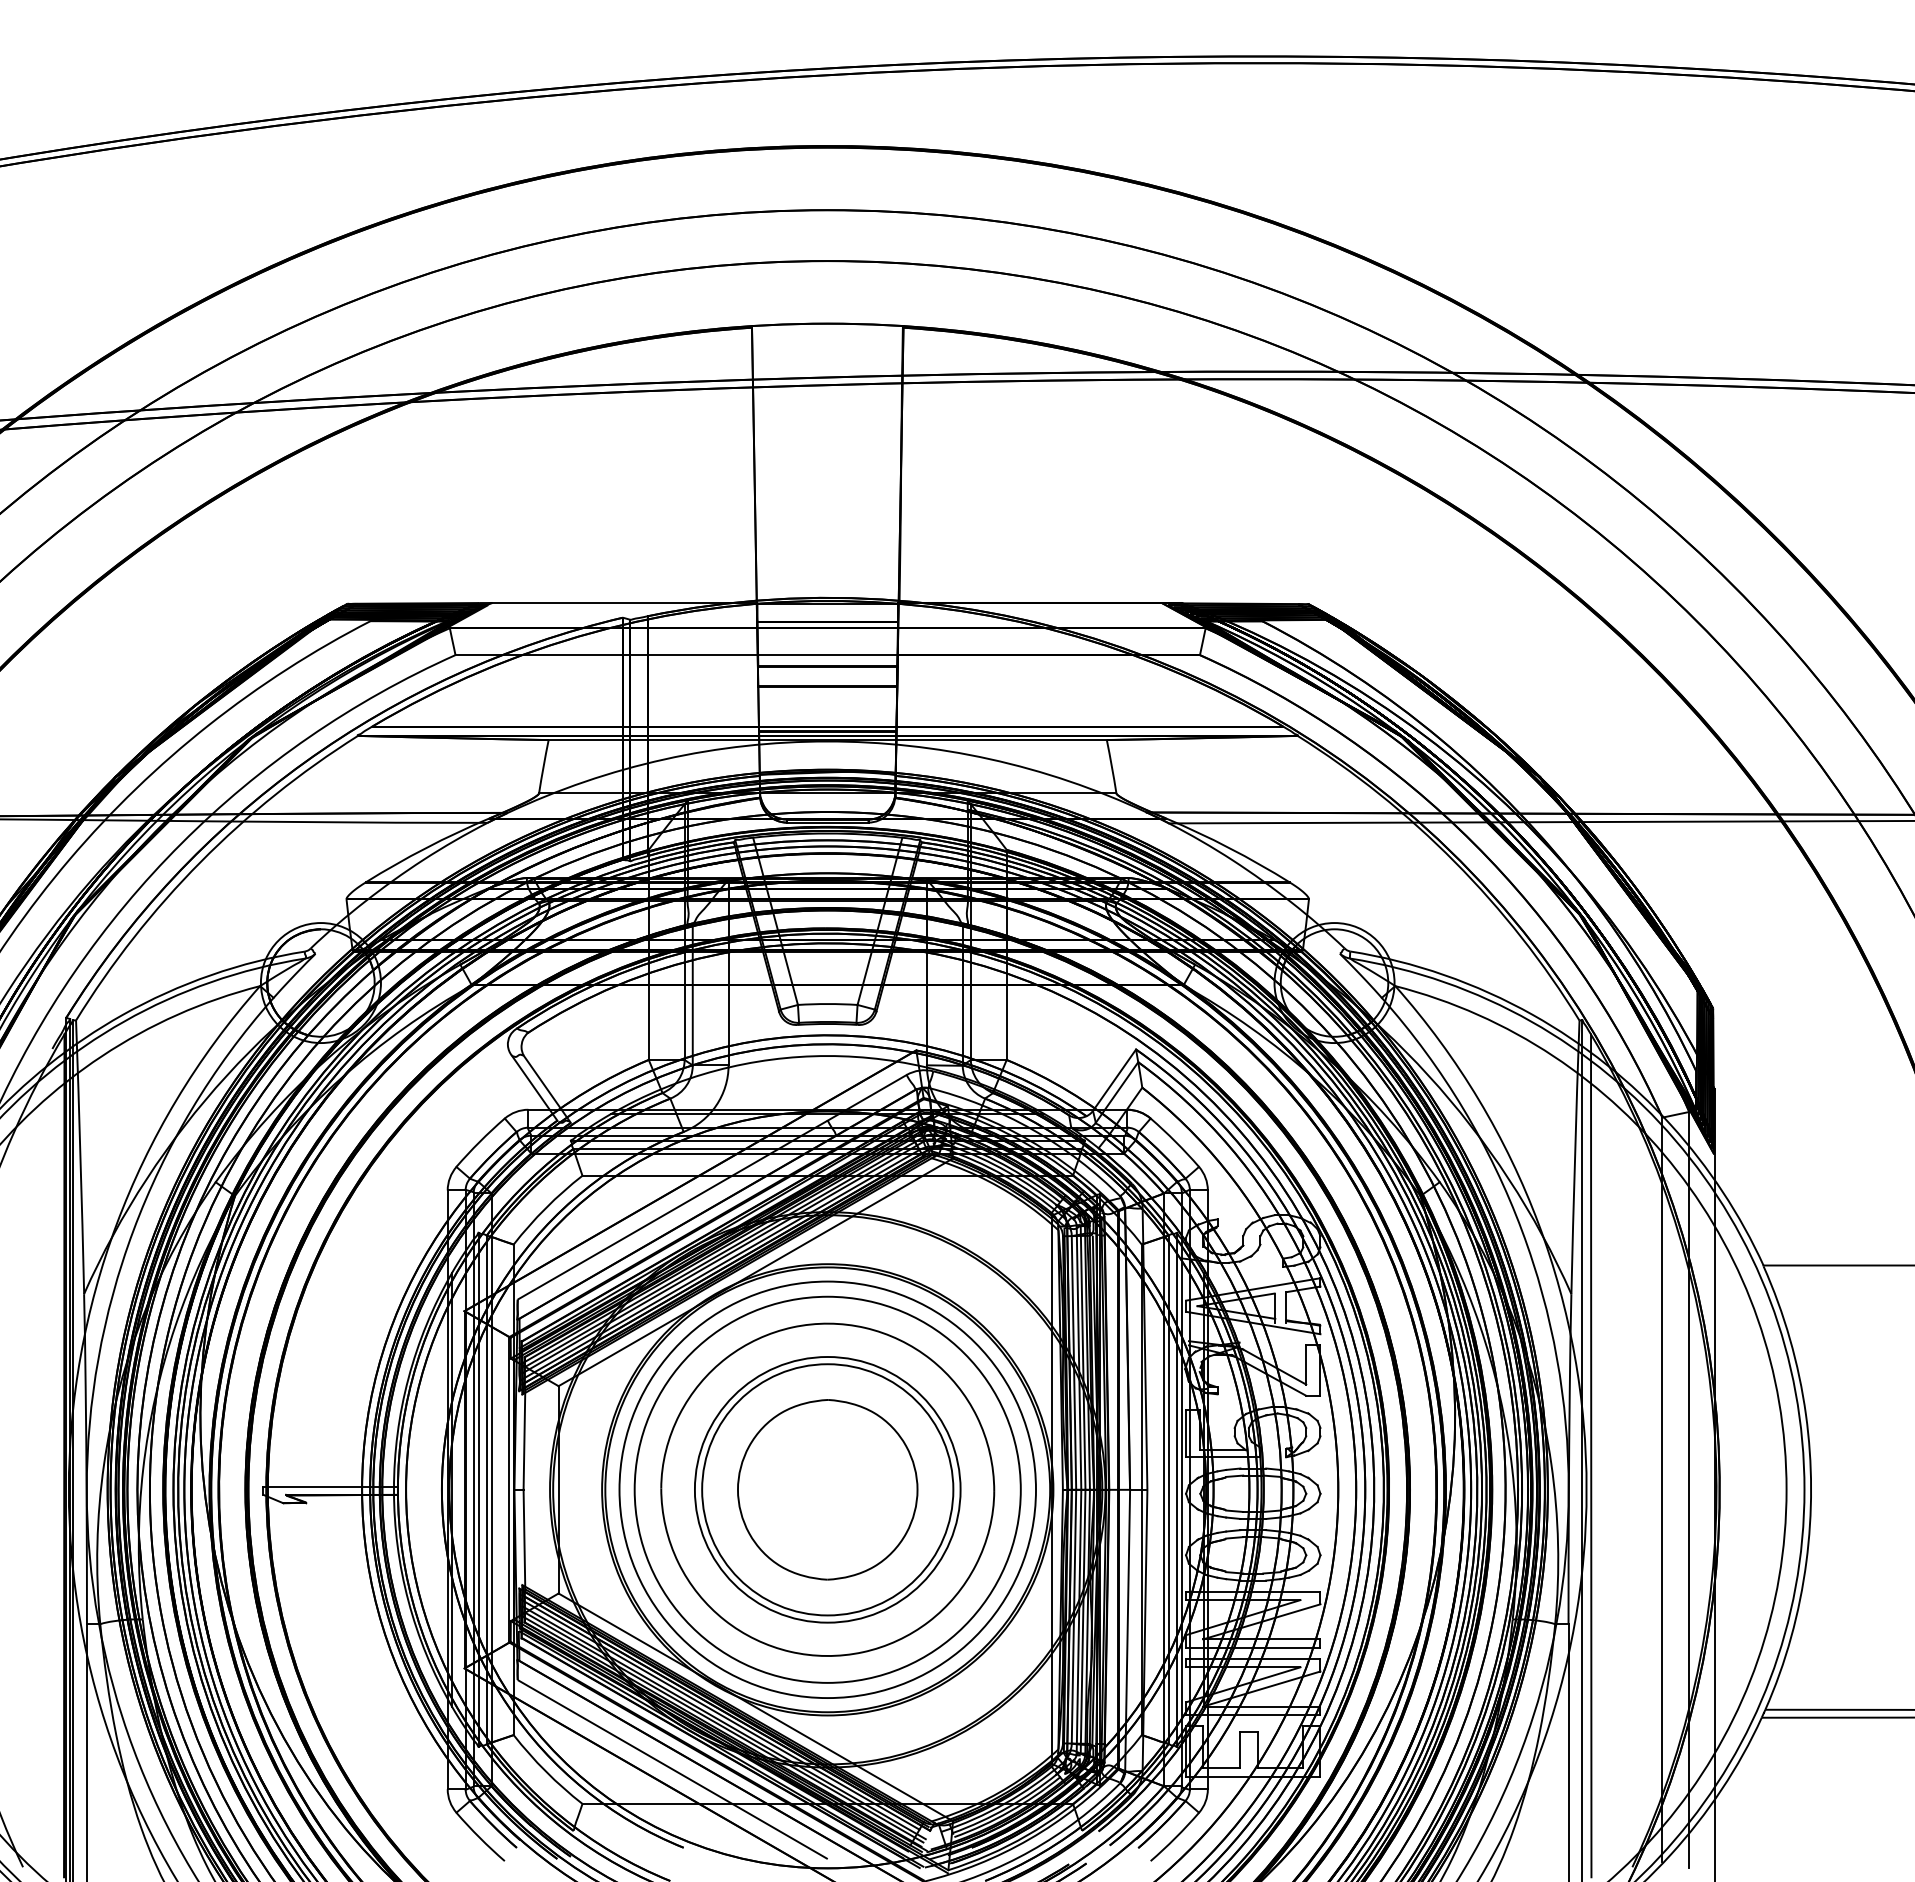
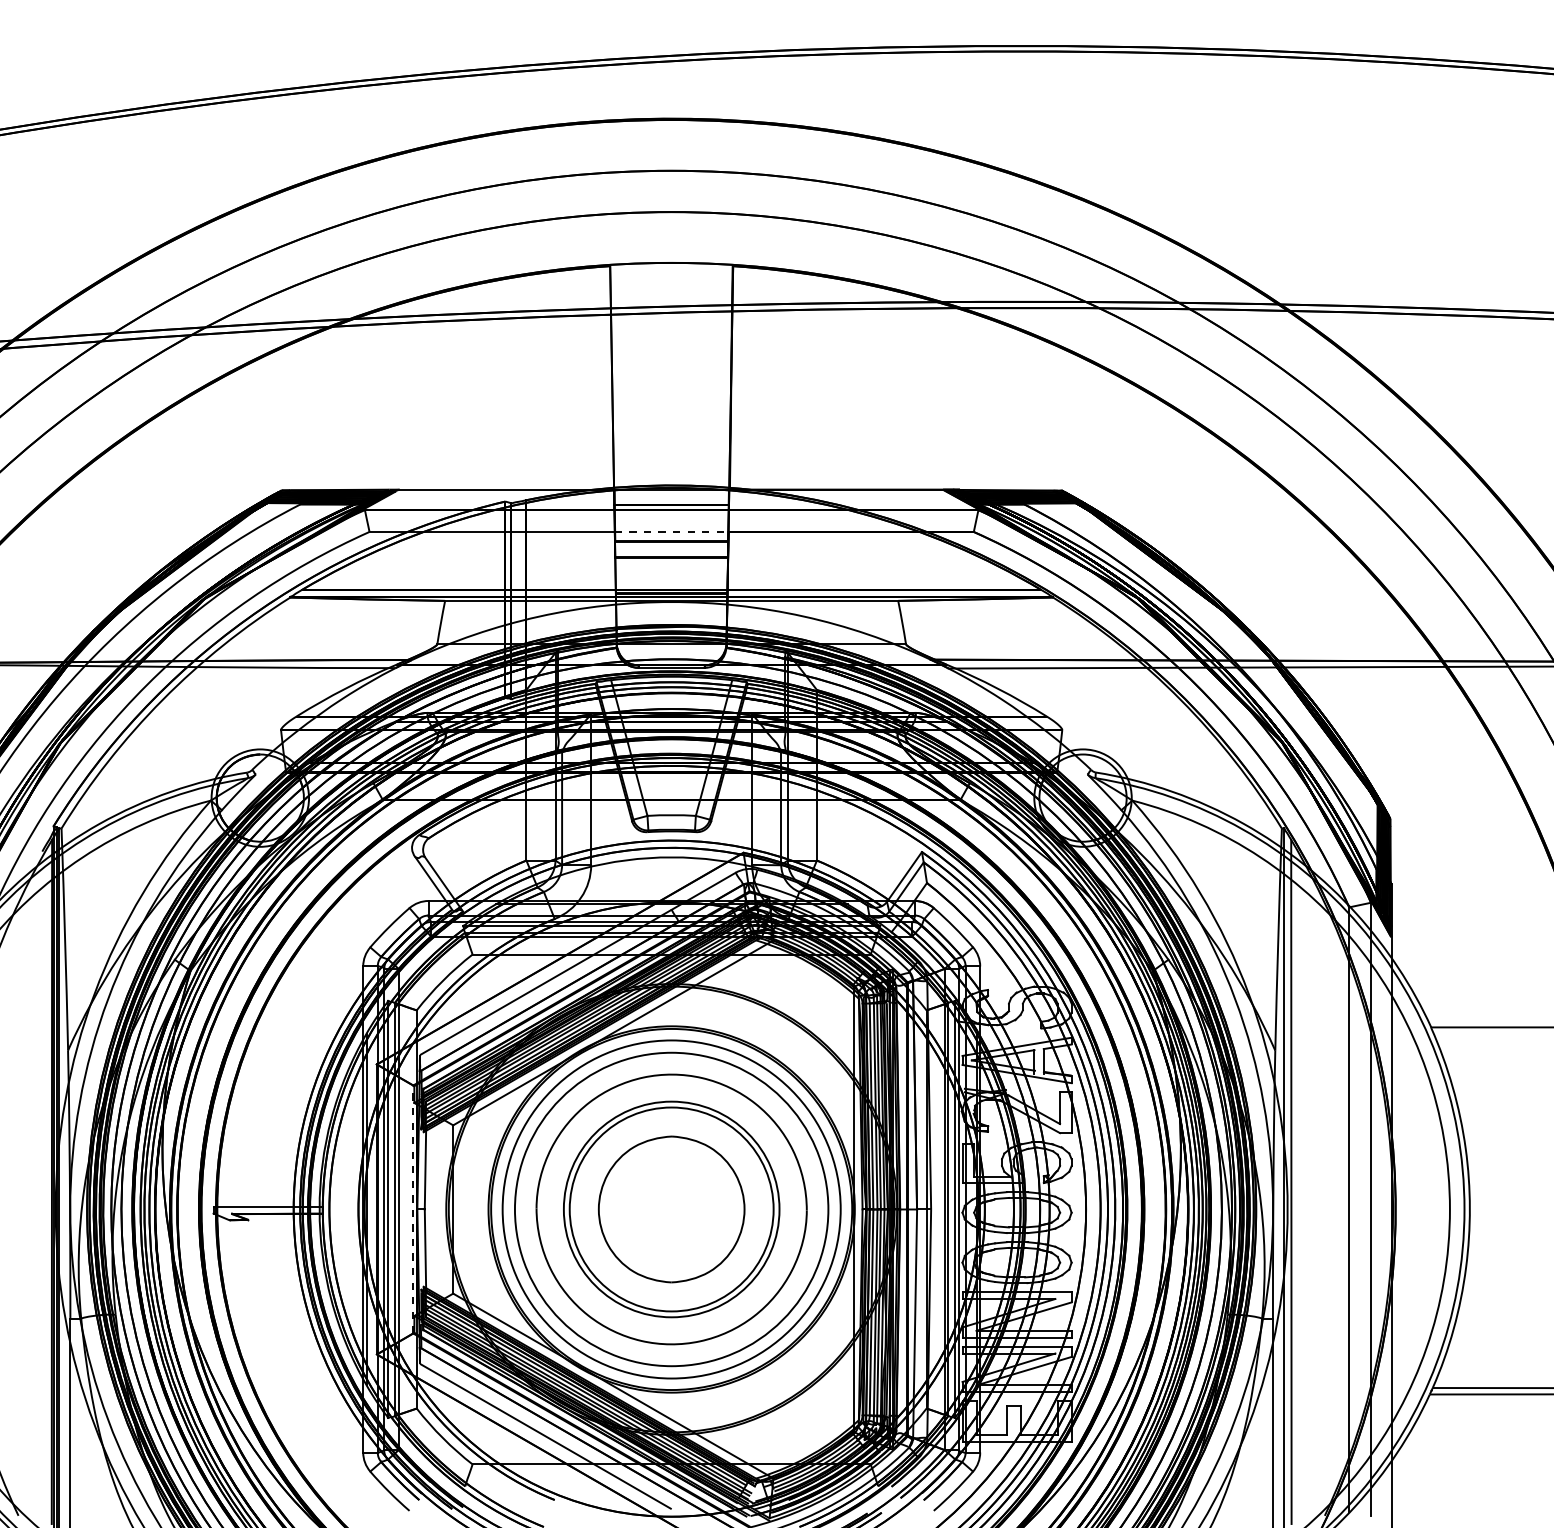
line: (828, 655) -> (672, 532), solid -> dashed
line: (509, 1489) -> (413, 1209), solid -> dashed

